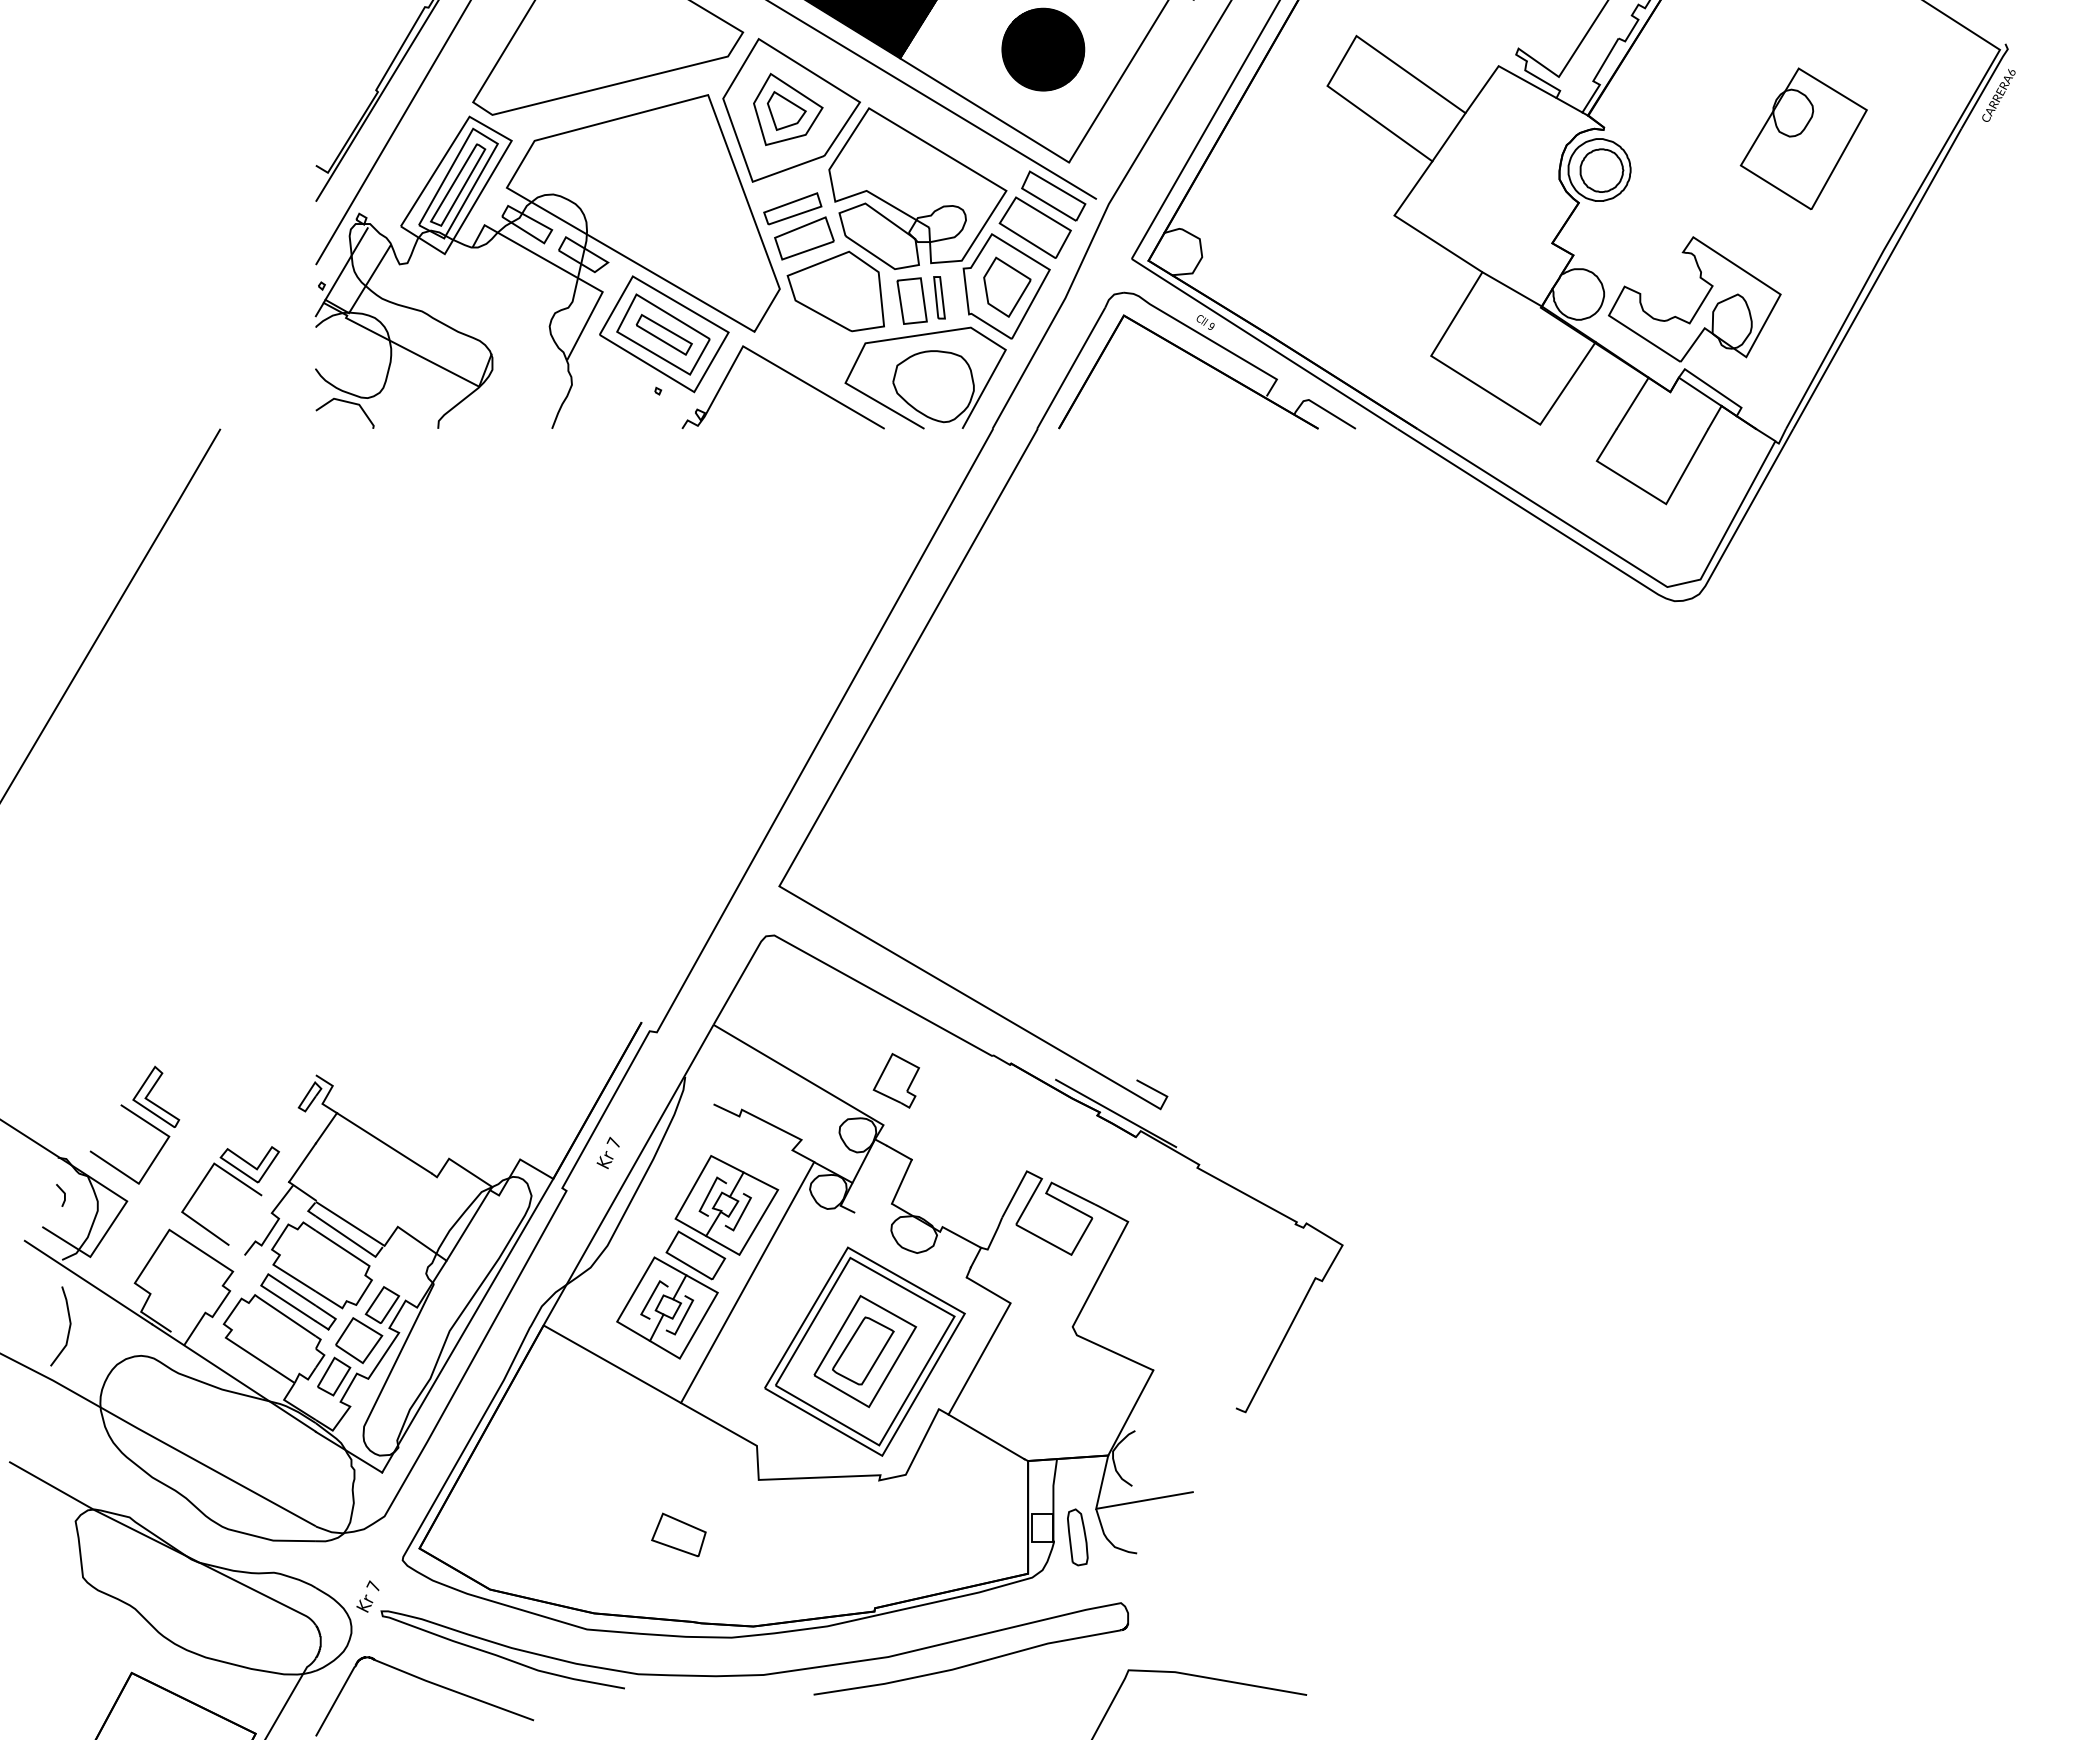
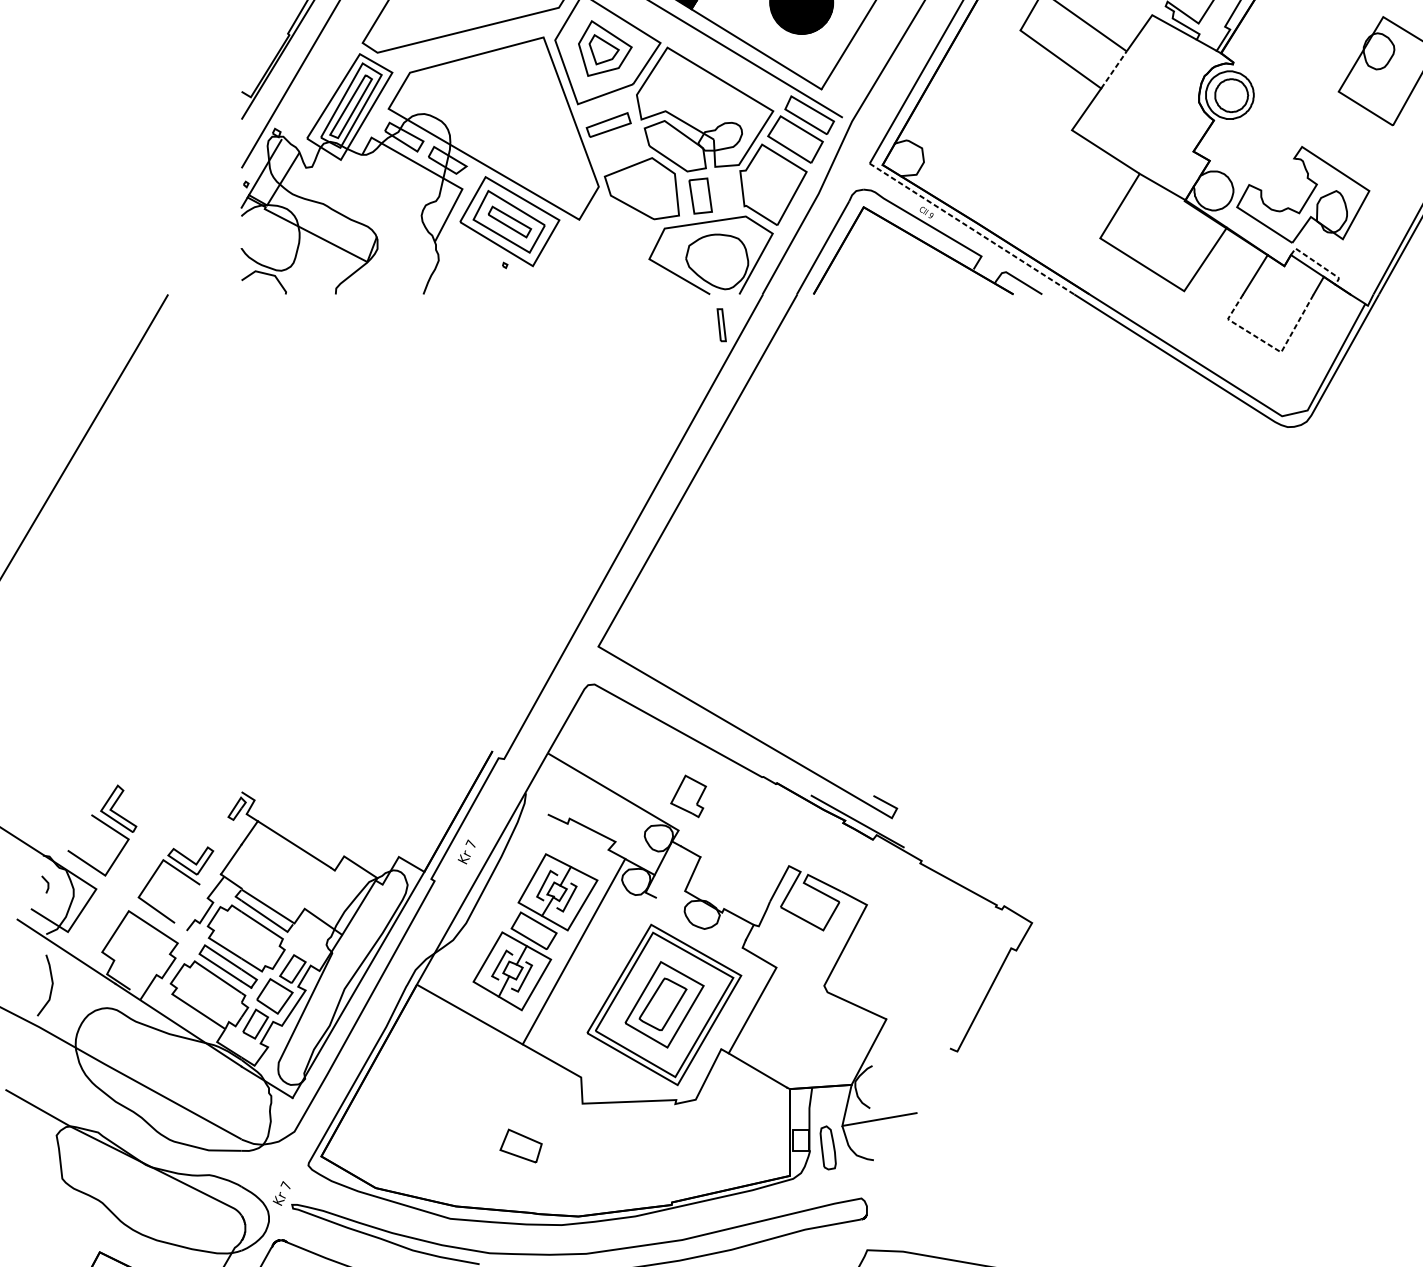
line: (1449, 136) -> (1114, 69), solid -> dashed
part: (804, 238) -> (617, 147), removed
part: (1007, 286) -> (774, 184), removed
part: (939, 297) -> (721, 324), moved
line: (1264, 343) -> (971, 228), solid -> dashed
part: (789, 374) -> (606, 252), removed
line: (1712, 388) -> (1316, 263), solid -> dashed
line: (1652, 495) -> (1270, 345), solid -> dashed

